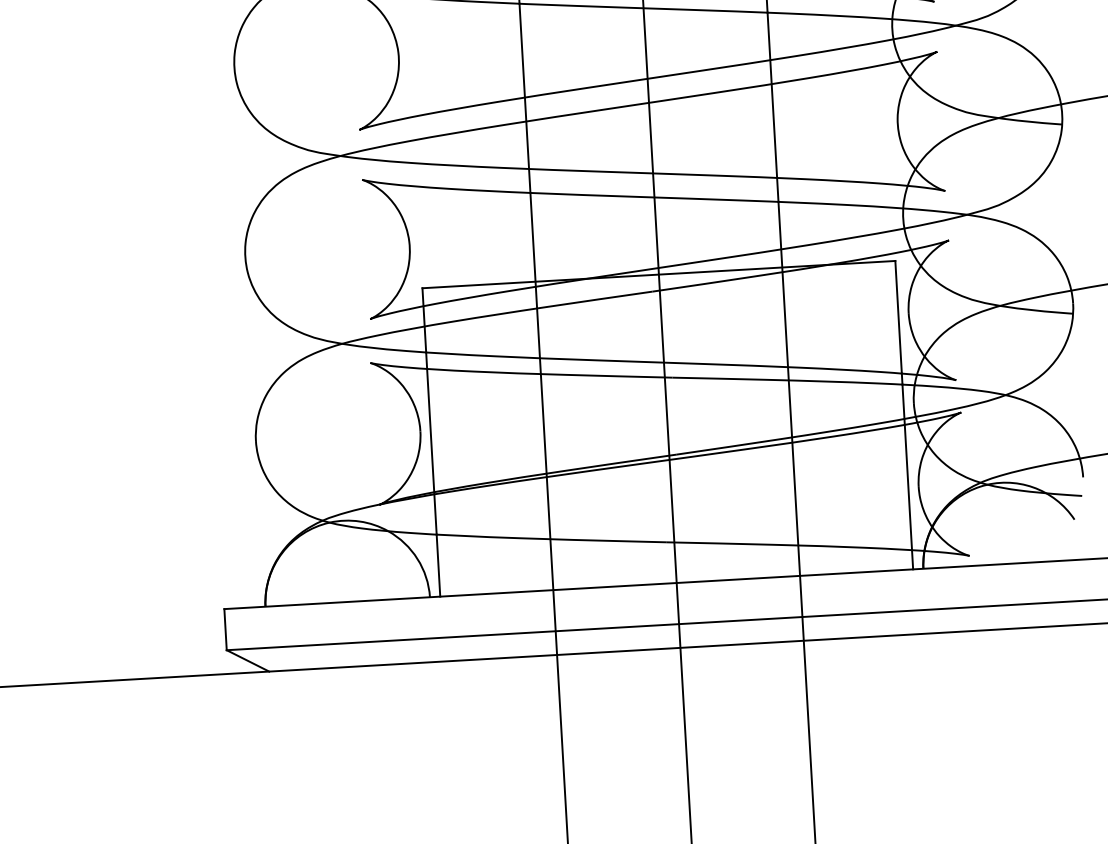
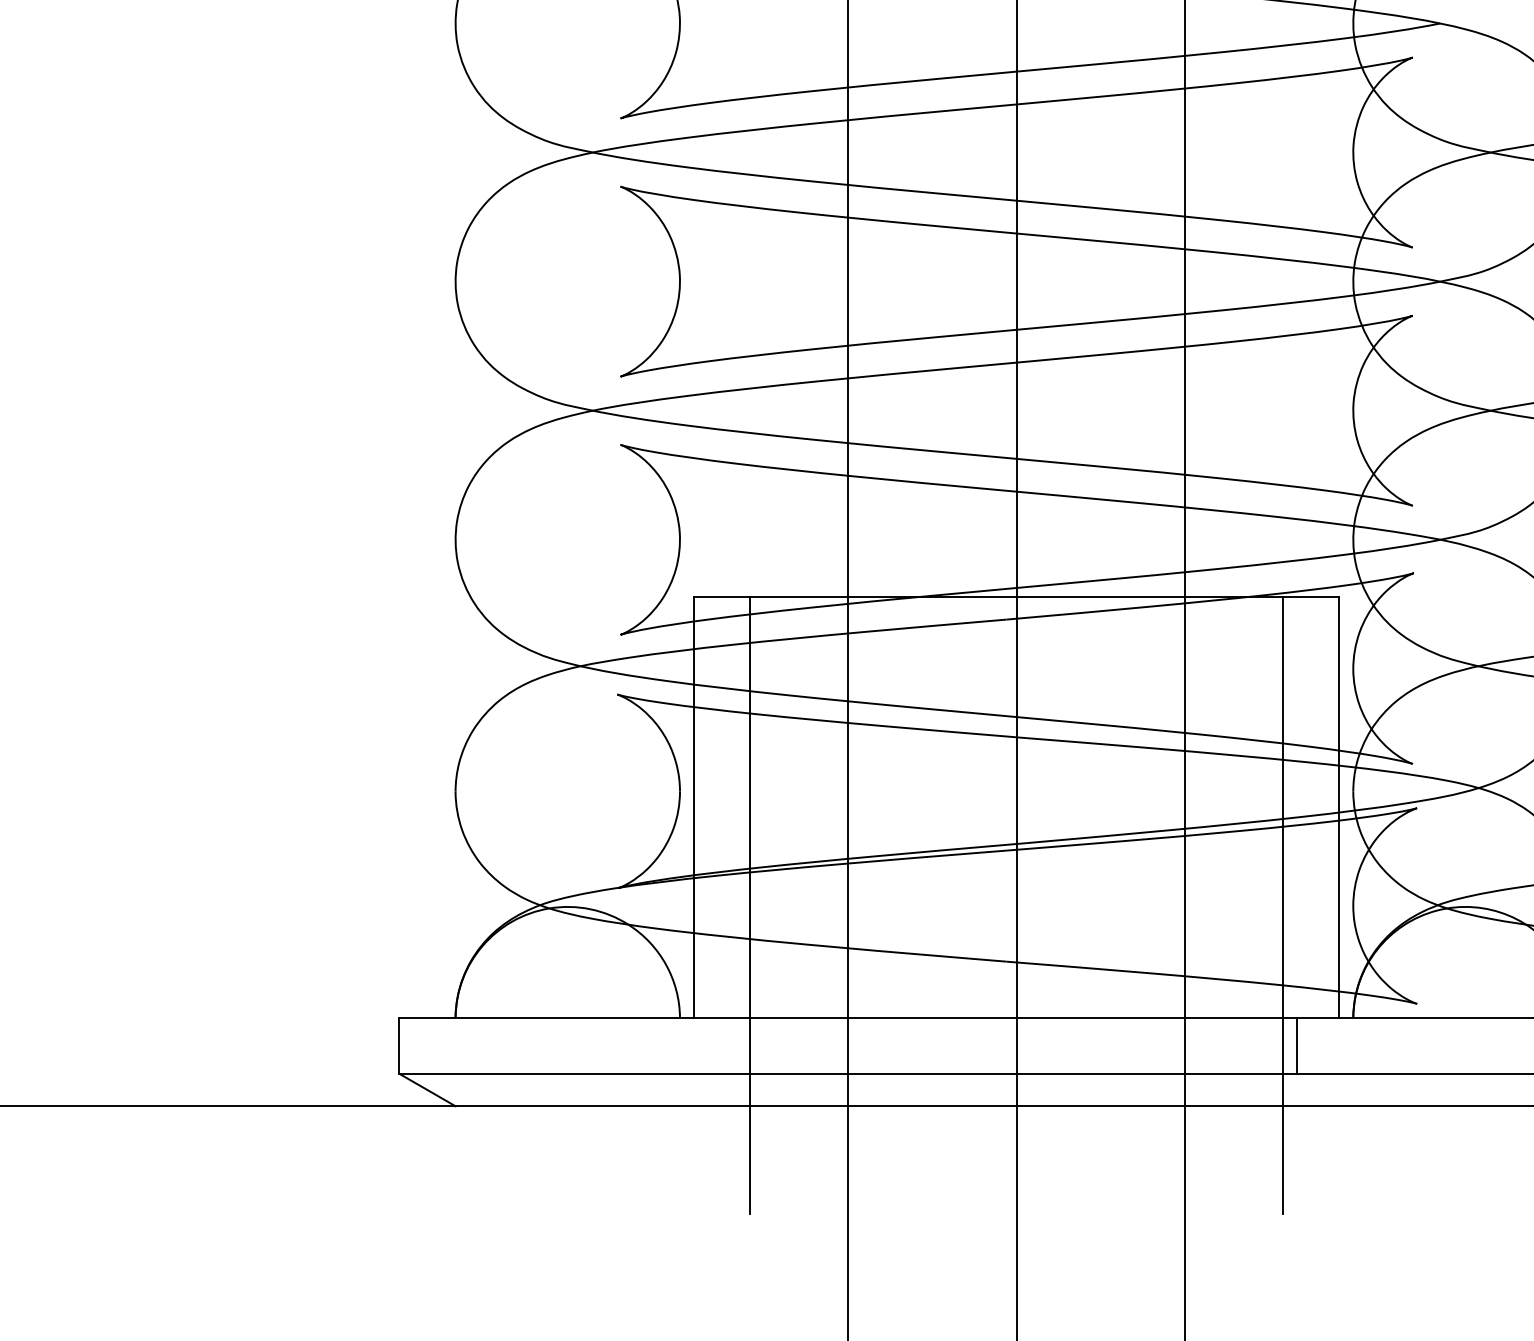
line: (867, 489) -> (1283, 905), added
line: (476, 511) -> (750, 905), added
line: (883, 591) -> (1297, 1045), added

